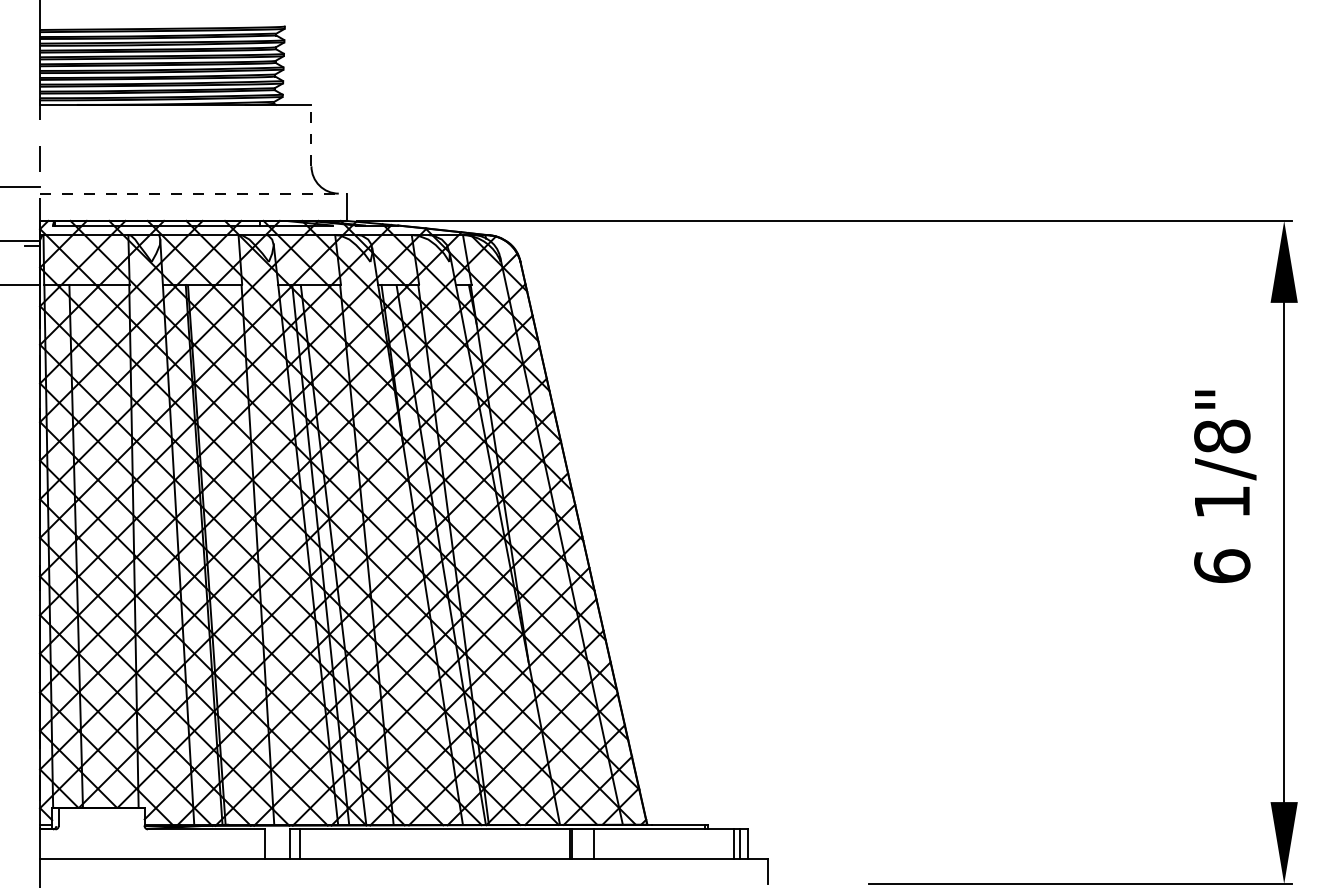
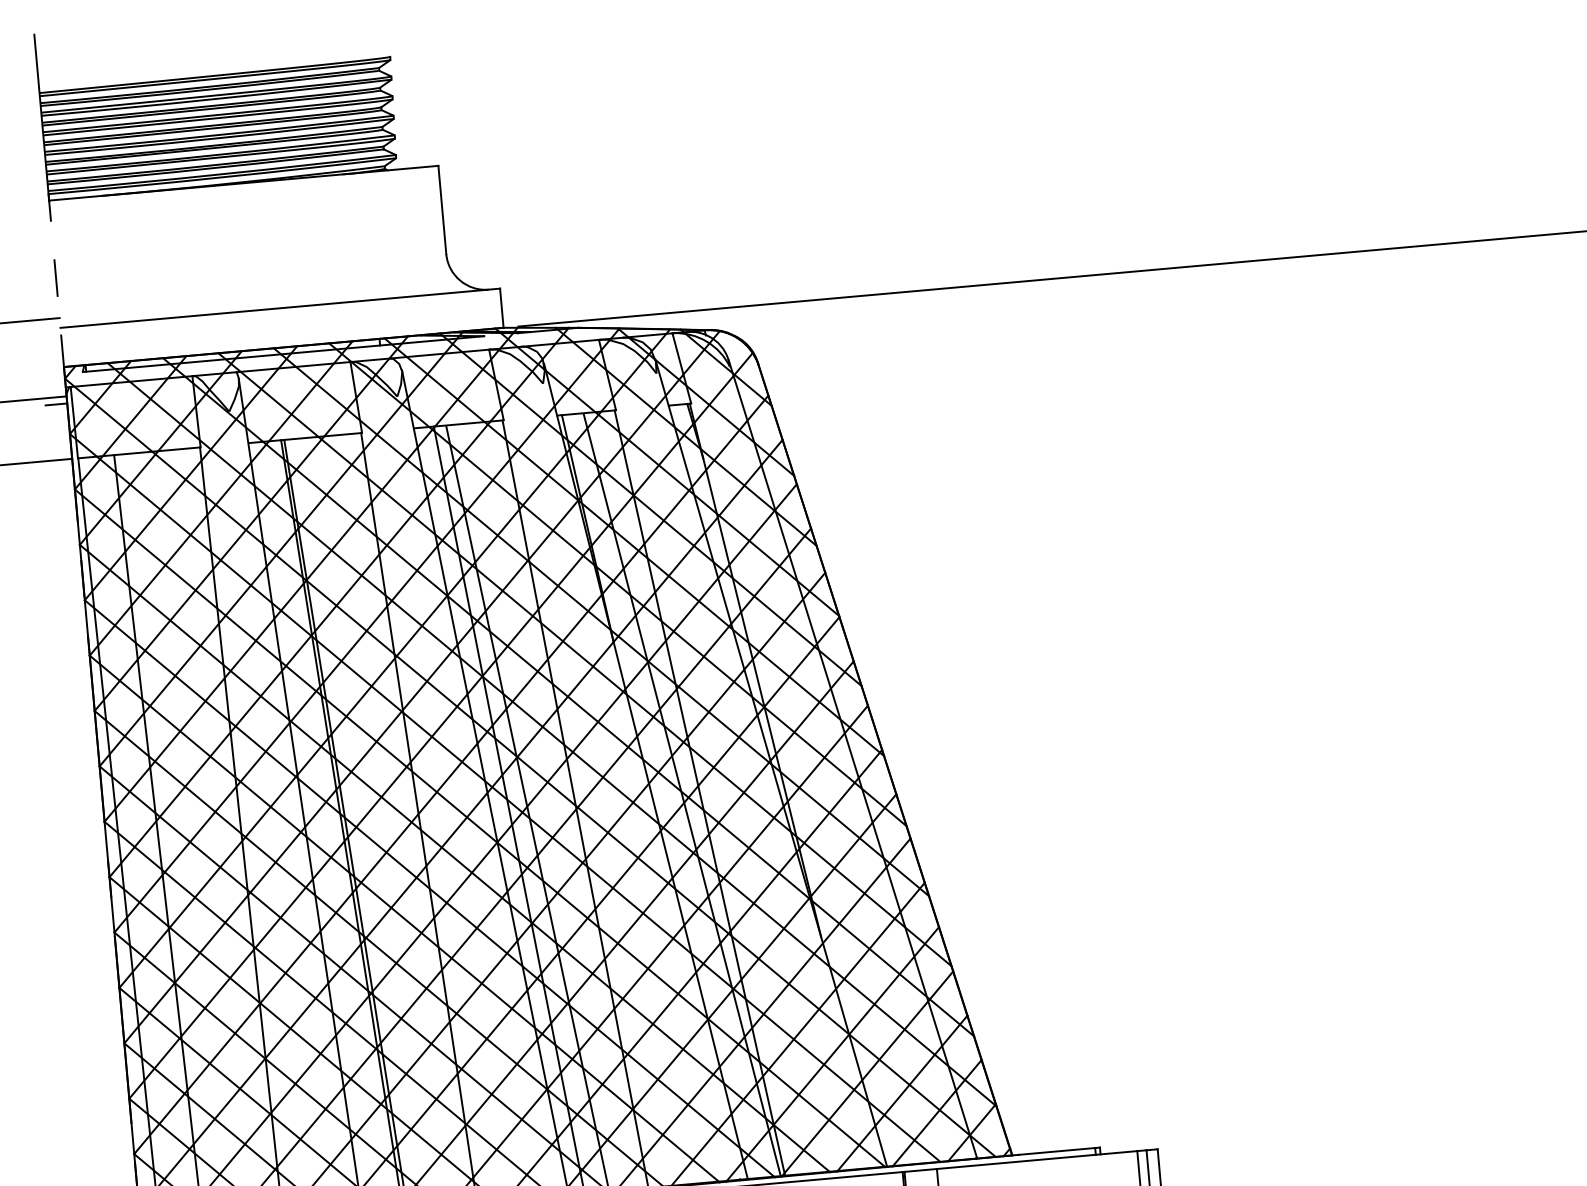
line: (311, 135) -> (442, 209), dashed -> solid
line: (193, 193) -> (280, 308), dashed -> solid

